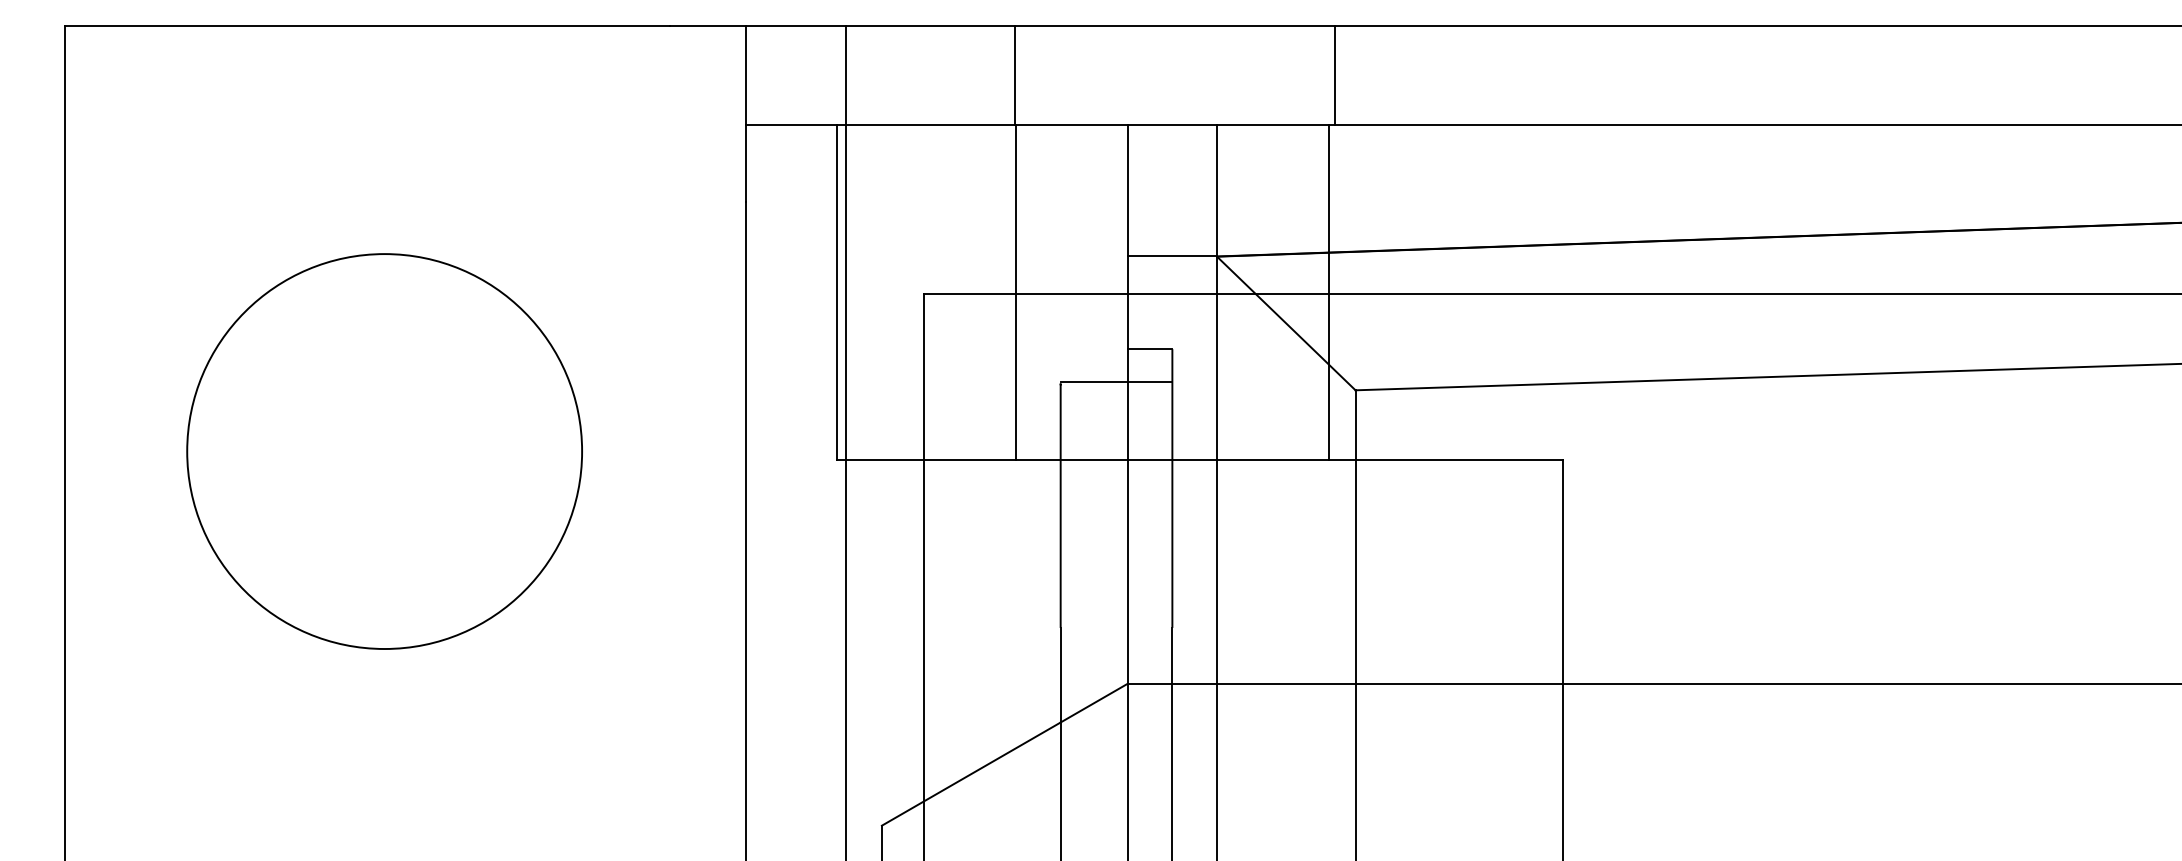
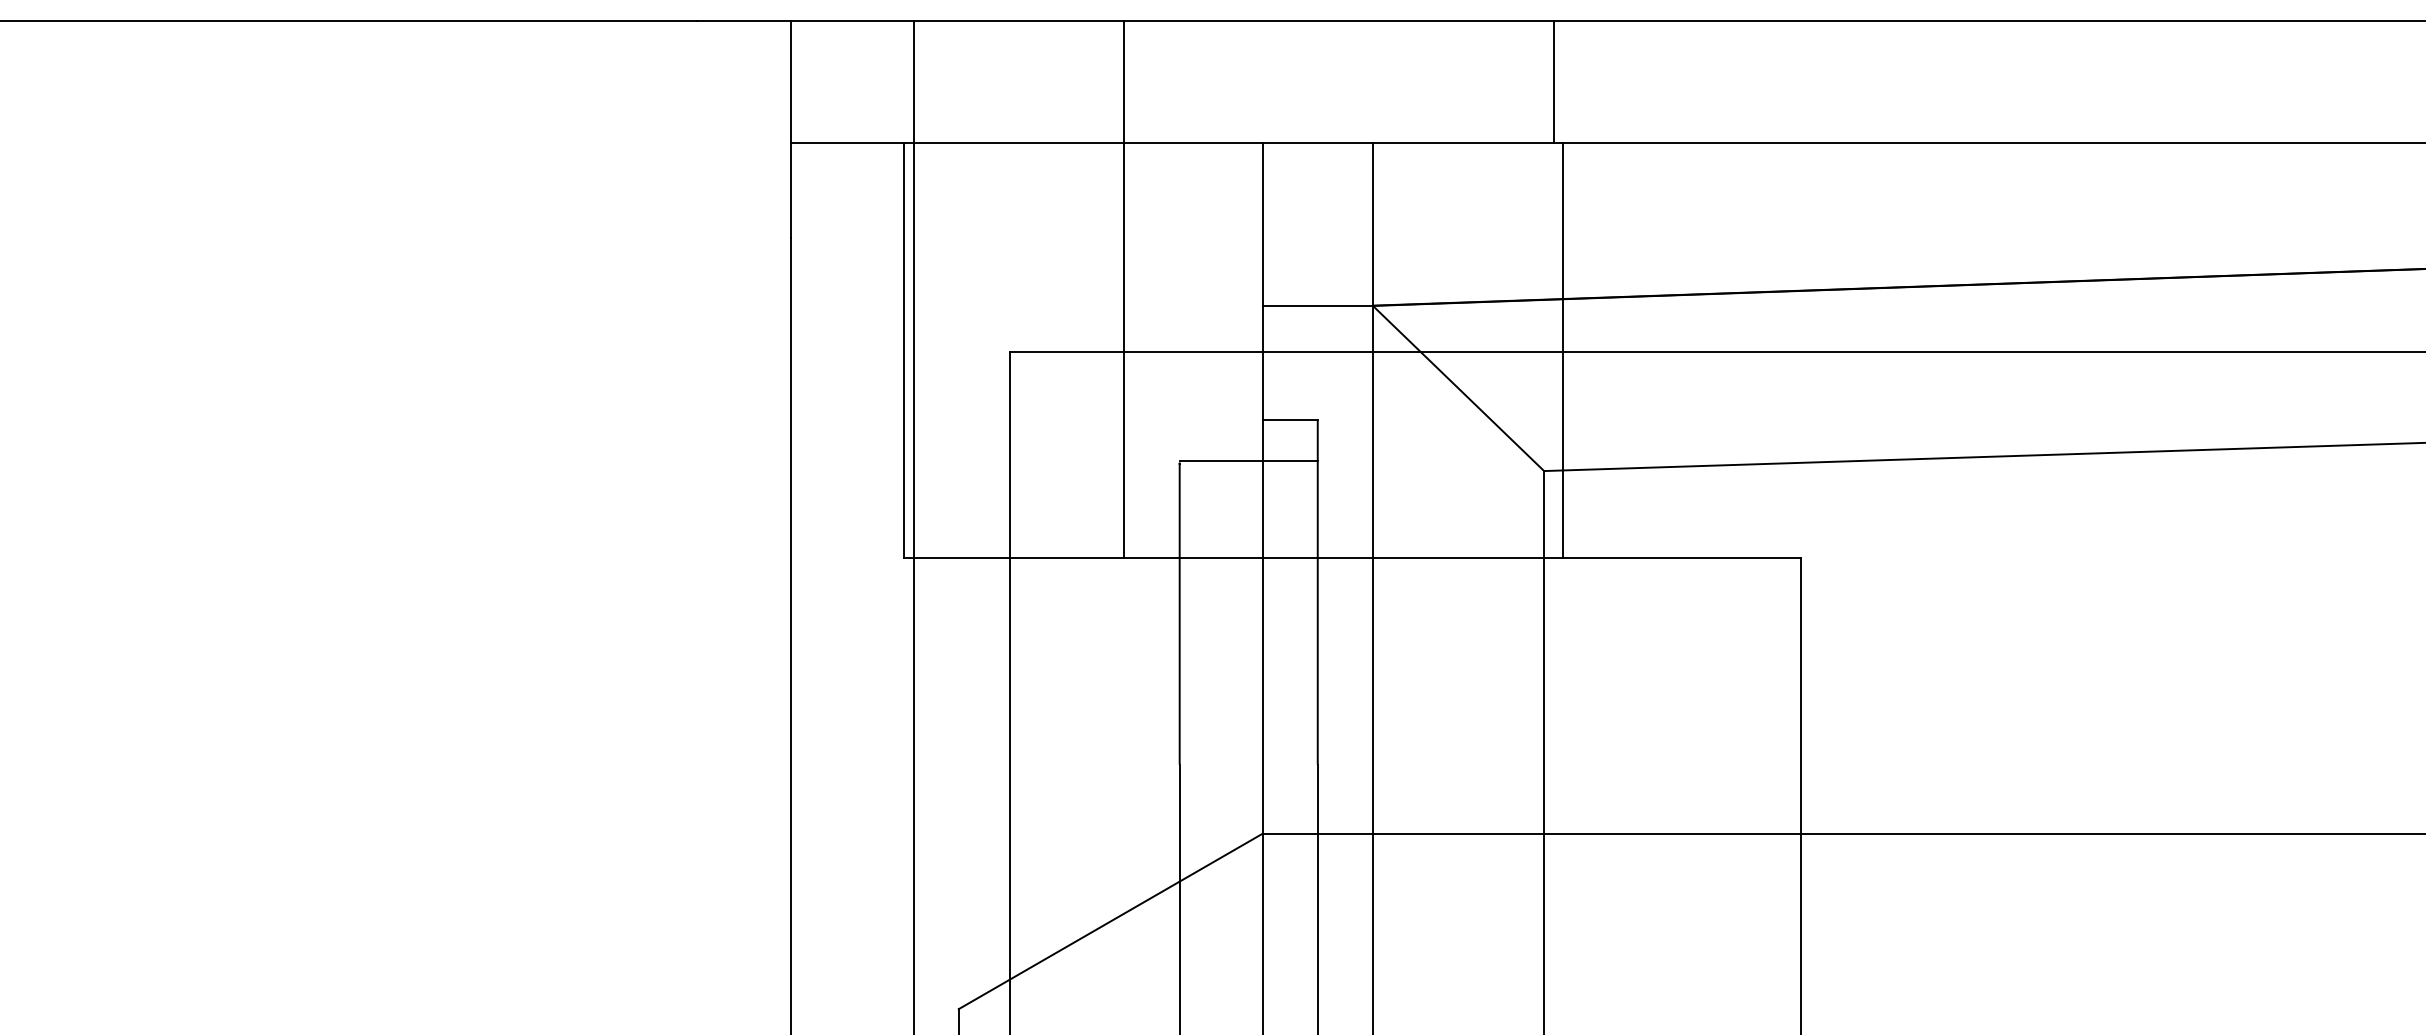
line: (1334, 75) -> (1553, 81), moved
line: (1328, 292) -> (1562, 350), moved
circle: (384, 451) -> (344, 546), removed

